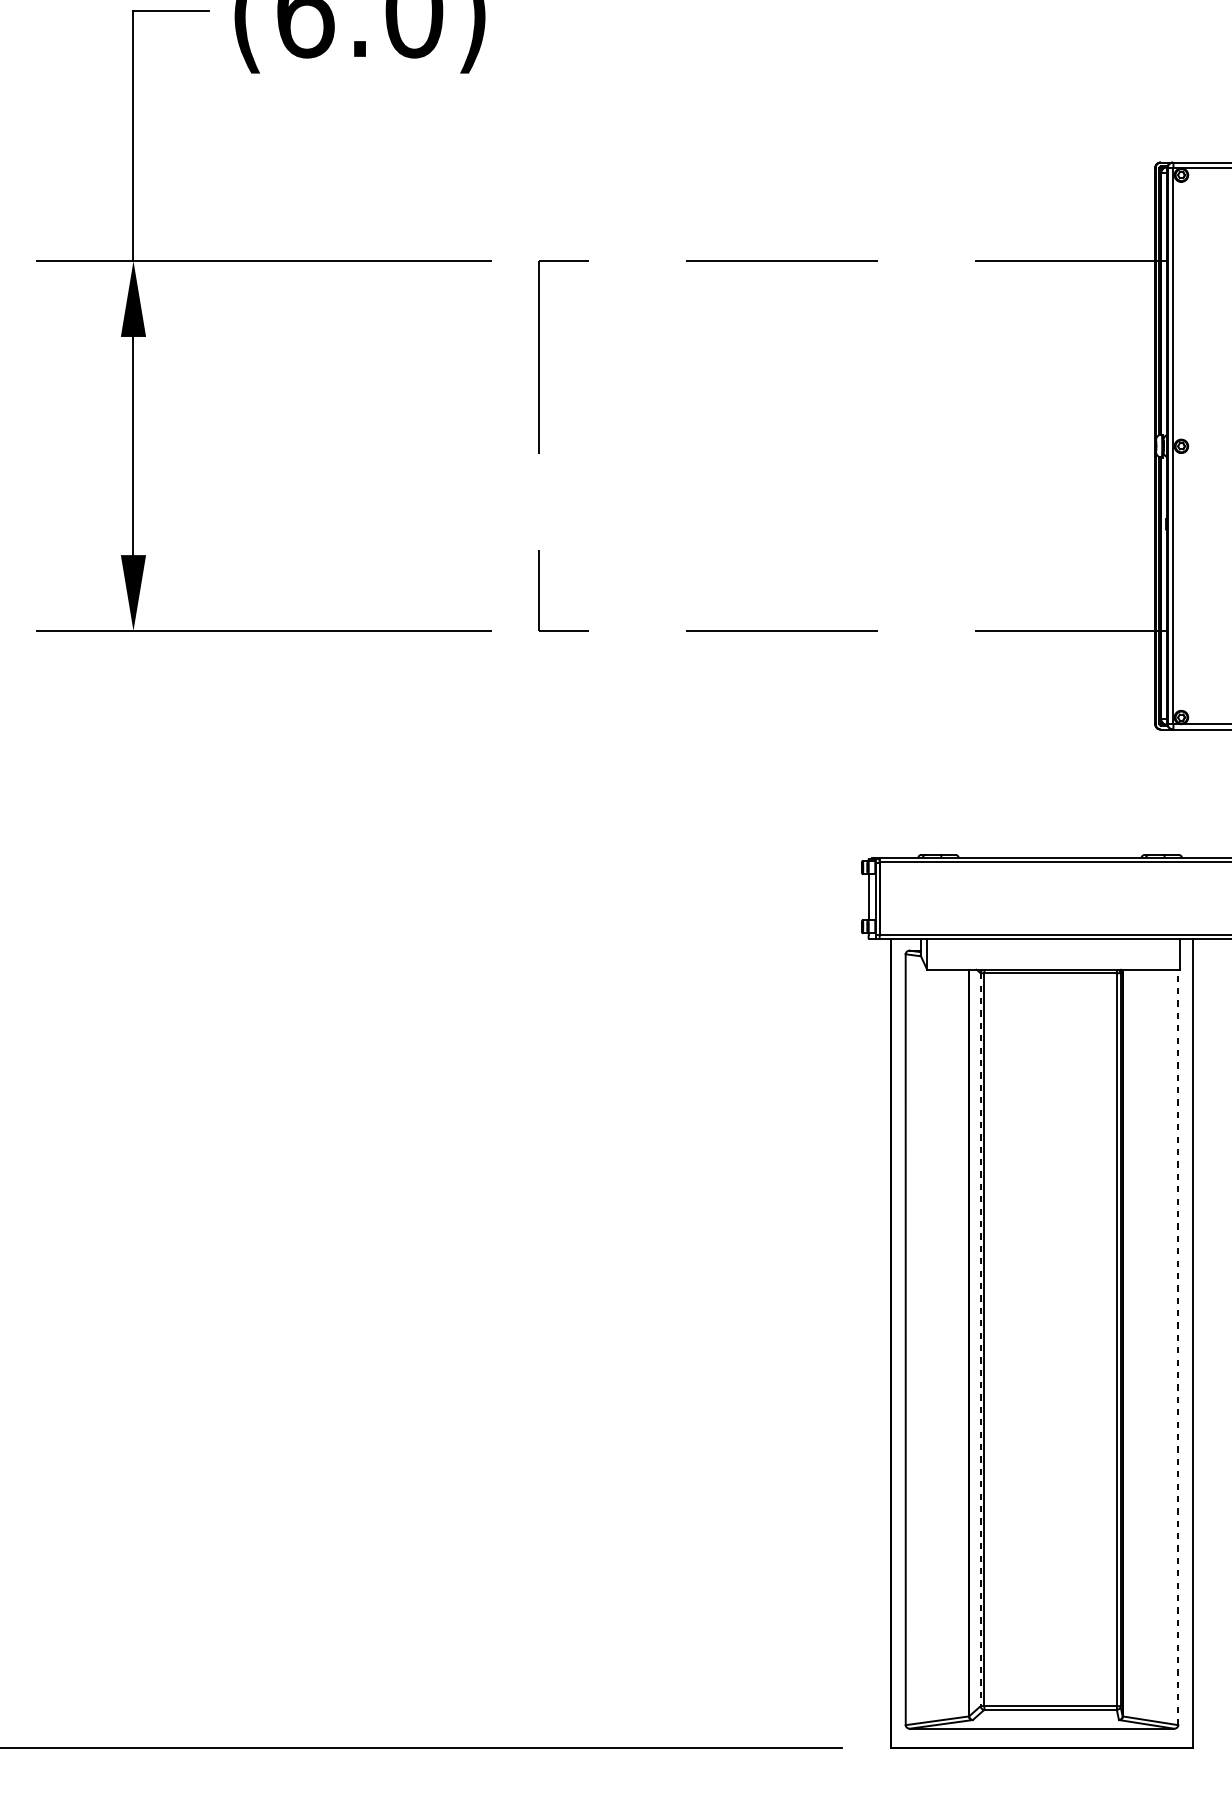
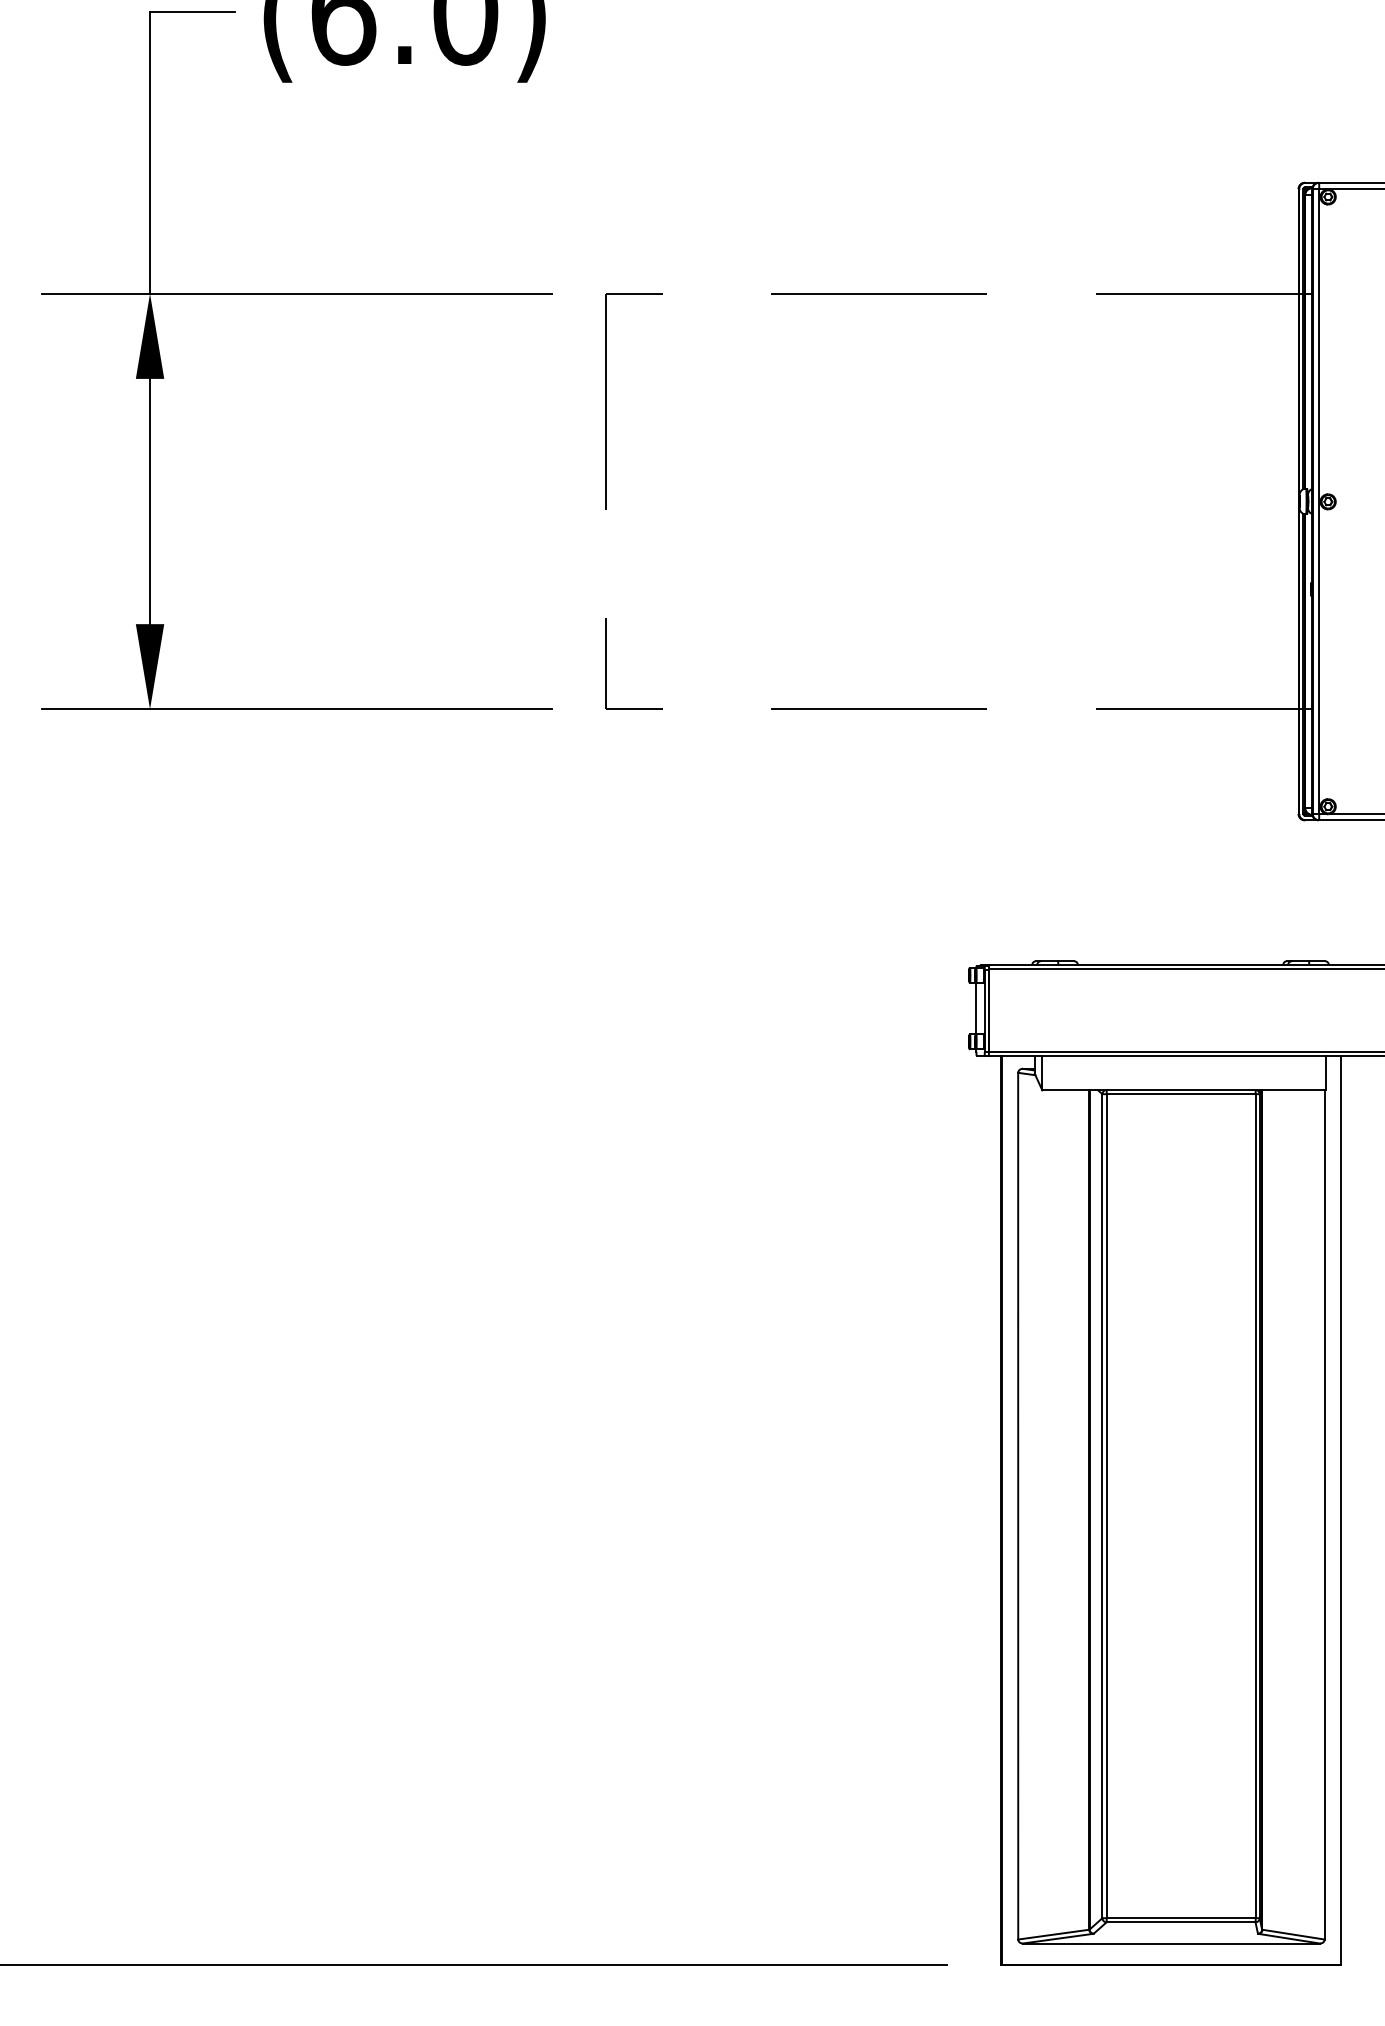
line: (980, 1339) -> (1102, 1506), dashed -> solid
line: (1178, 1347) -> (1324, 1514), dashed -> solid

